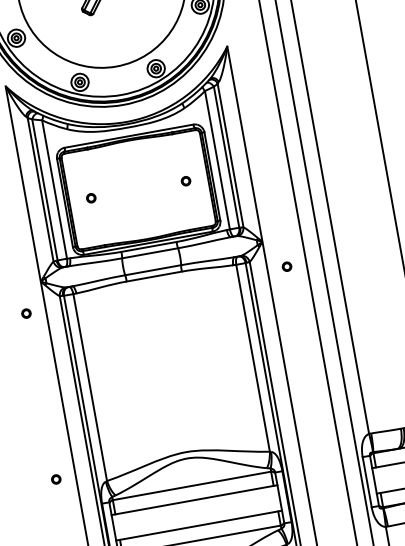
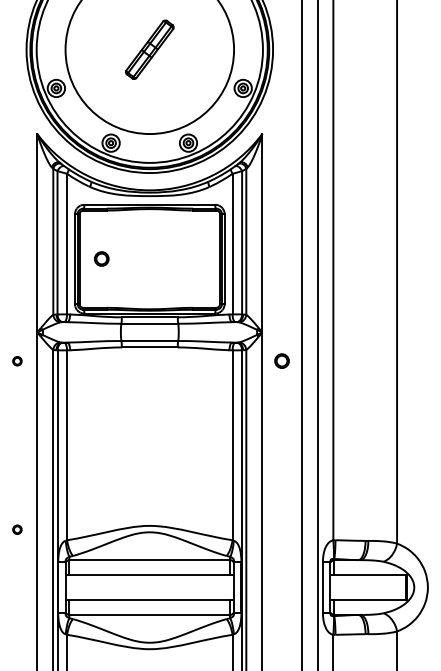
part: (185, 181) -> (197, 259), removed
part: (91, 198) -> (101, 259), size x1.6
part: (287, 266) -> (282, 361), size x1.6

